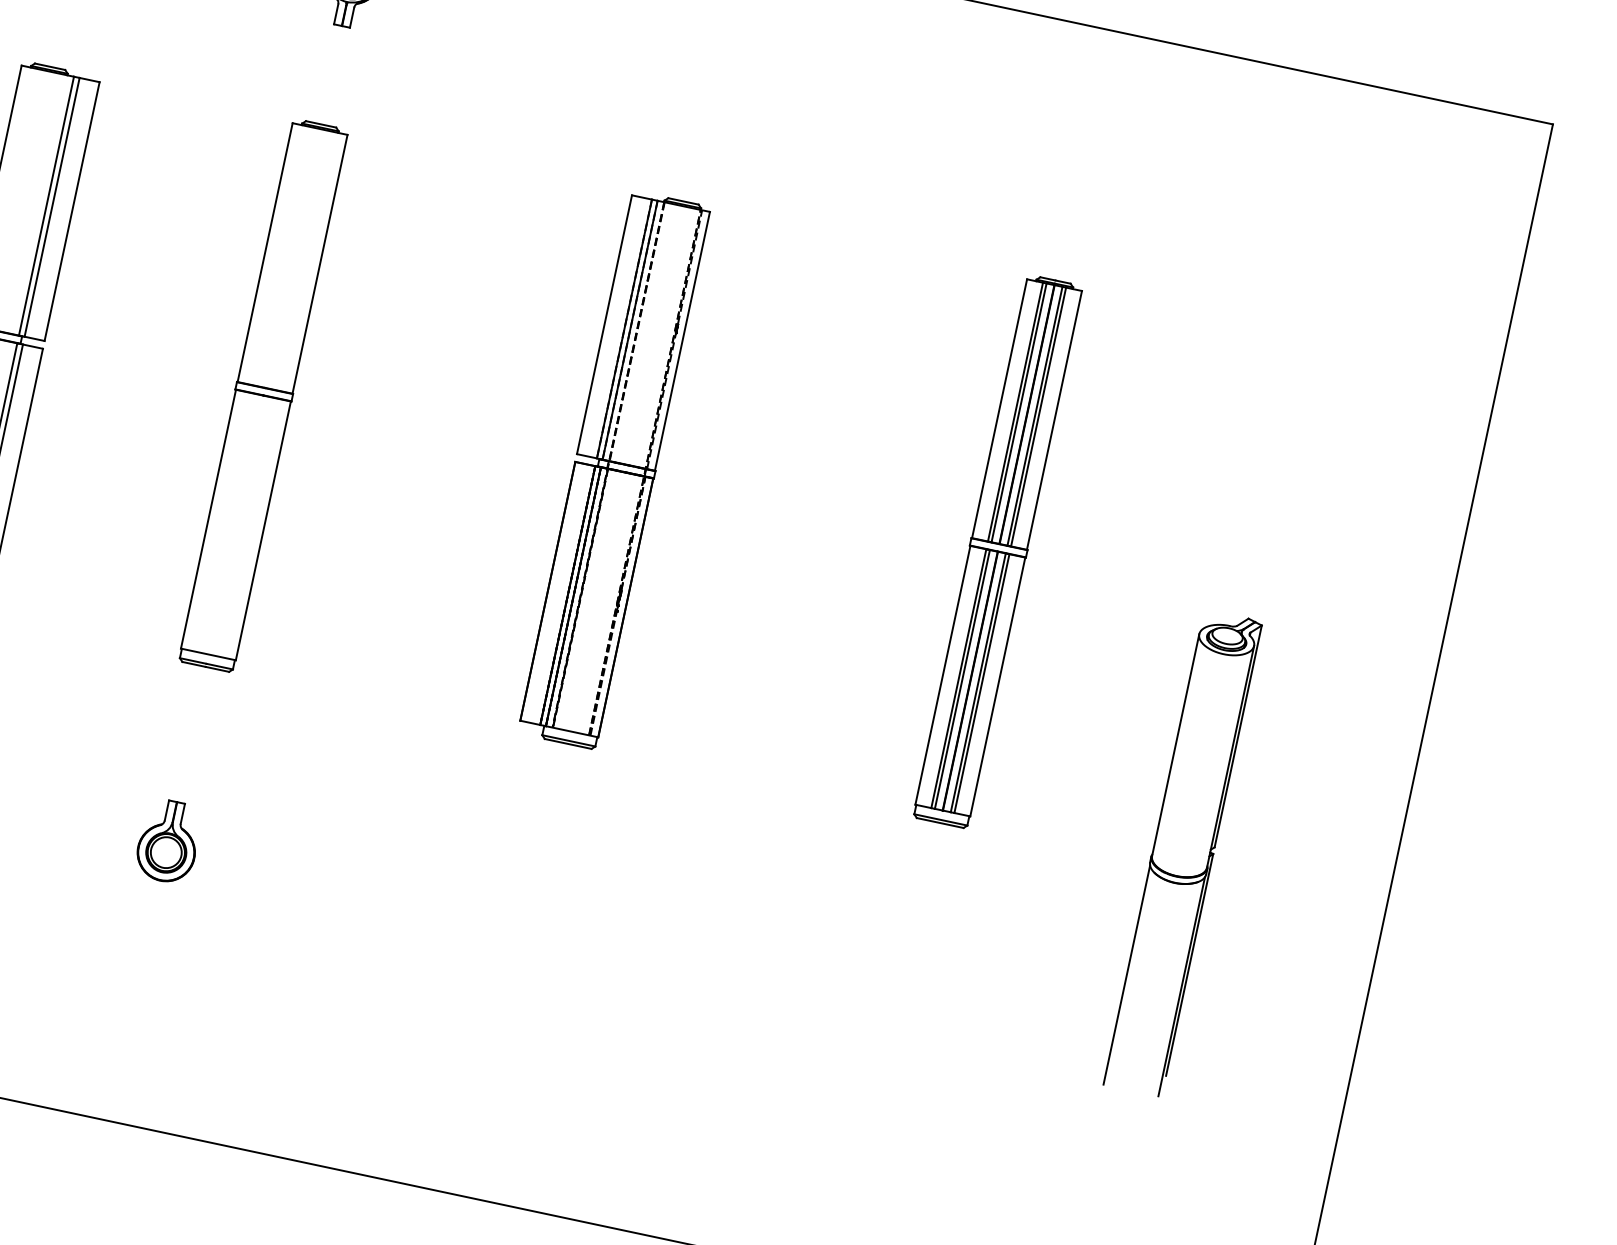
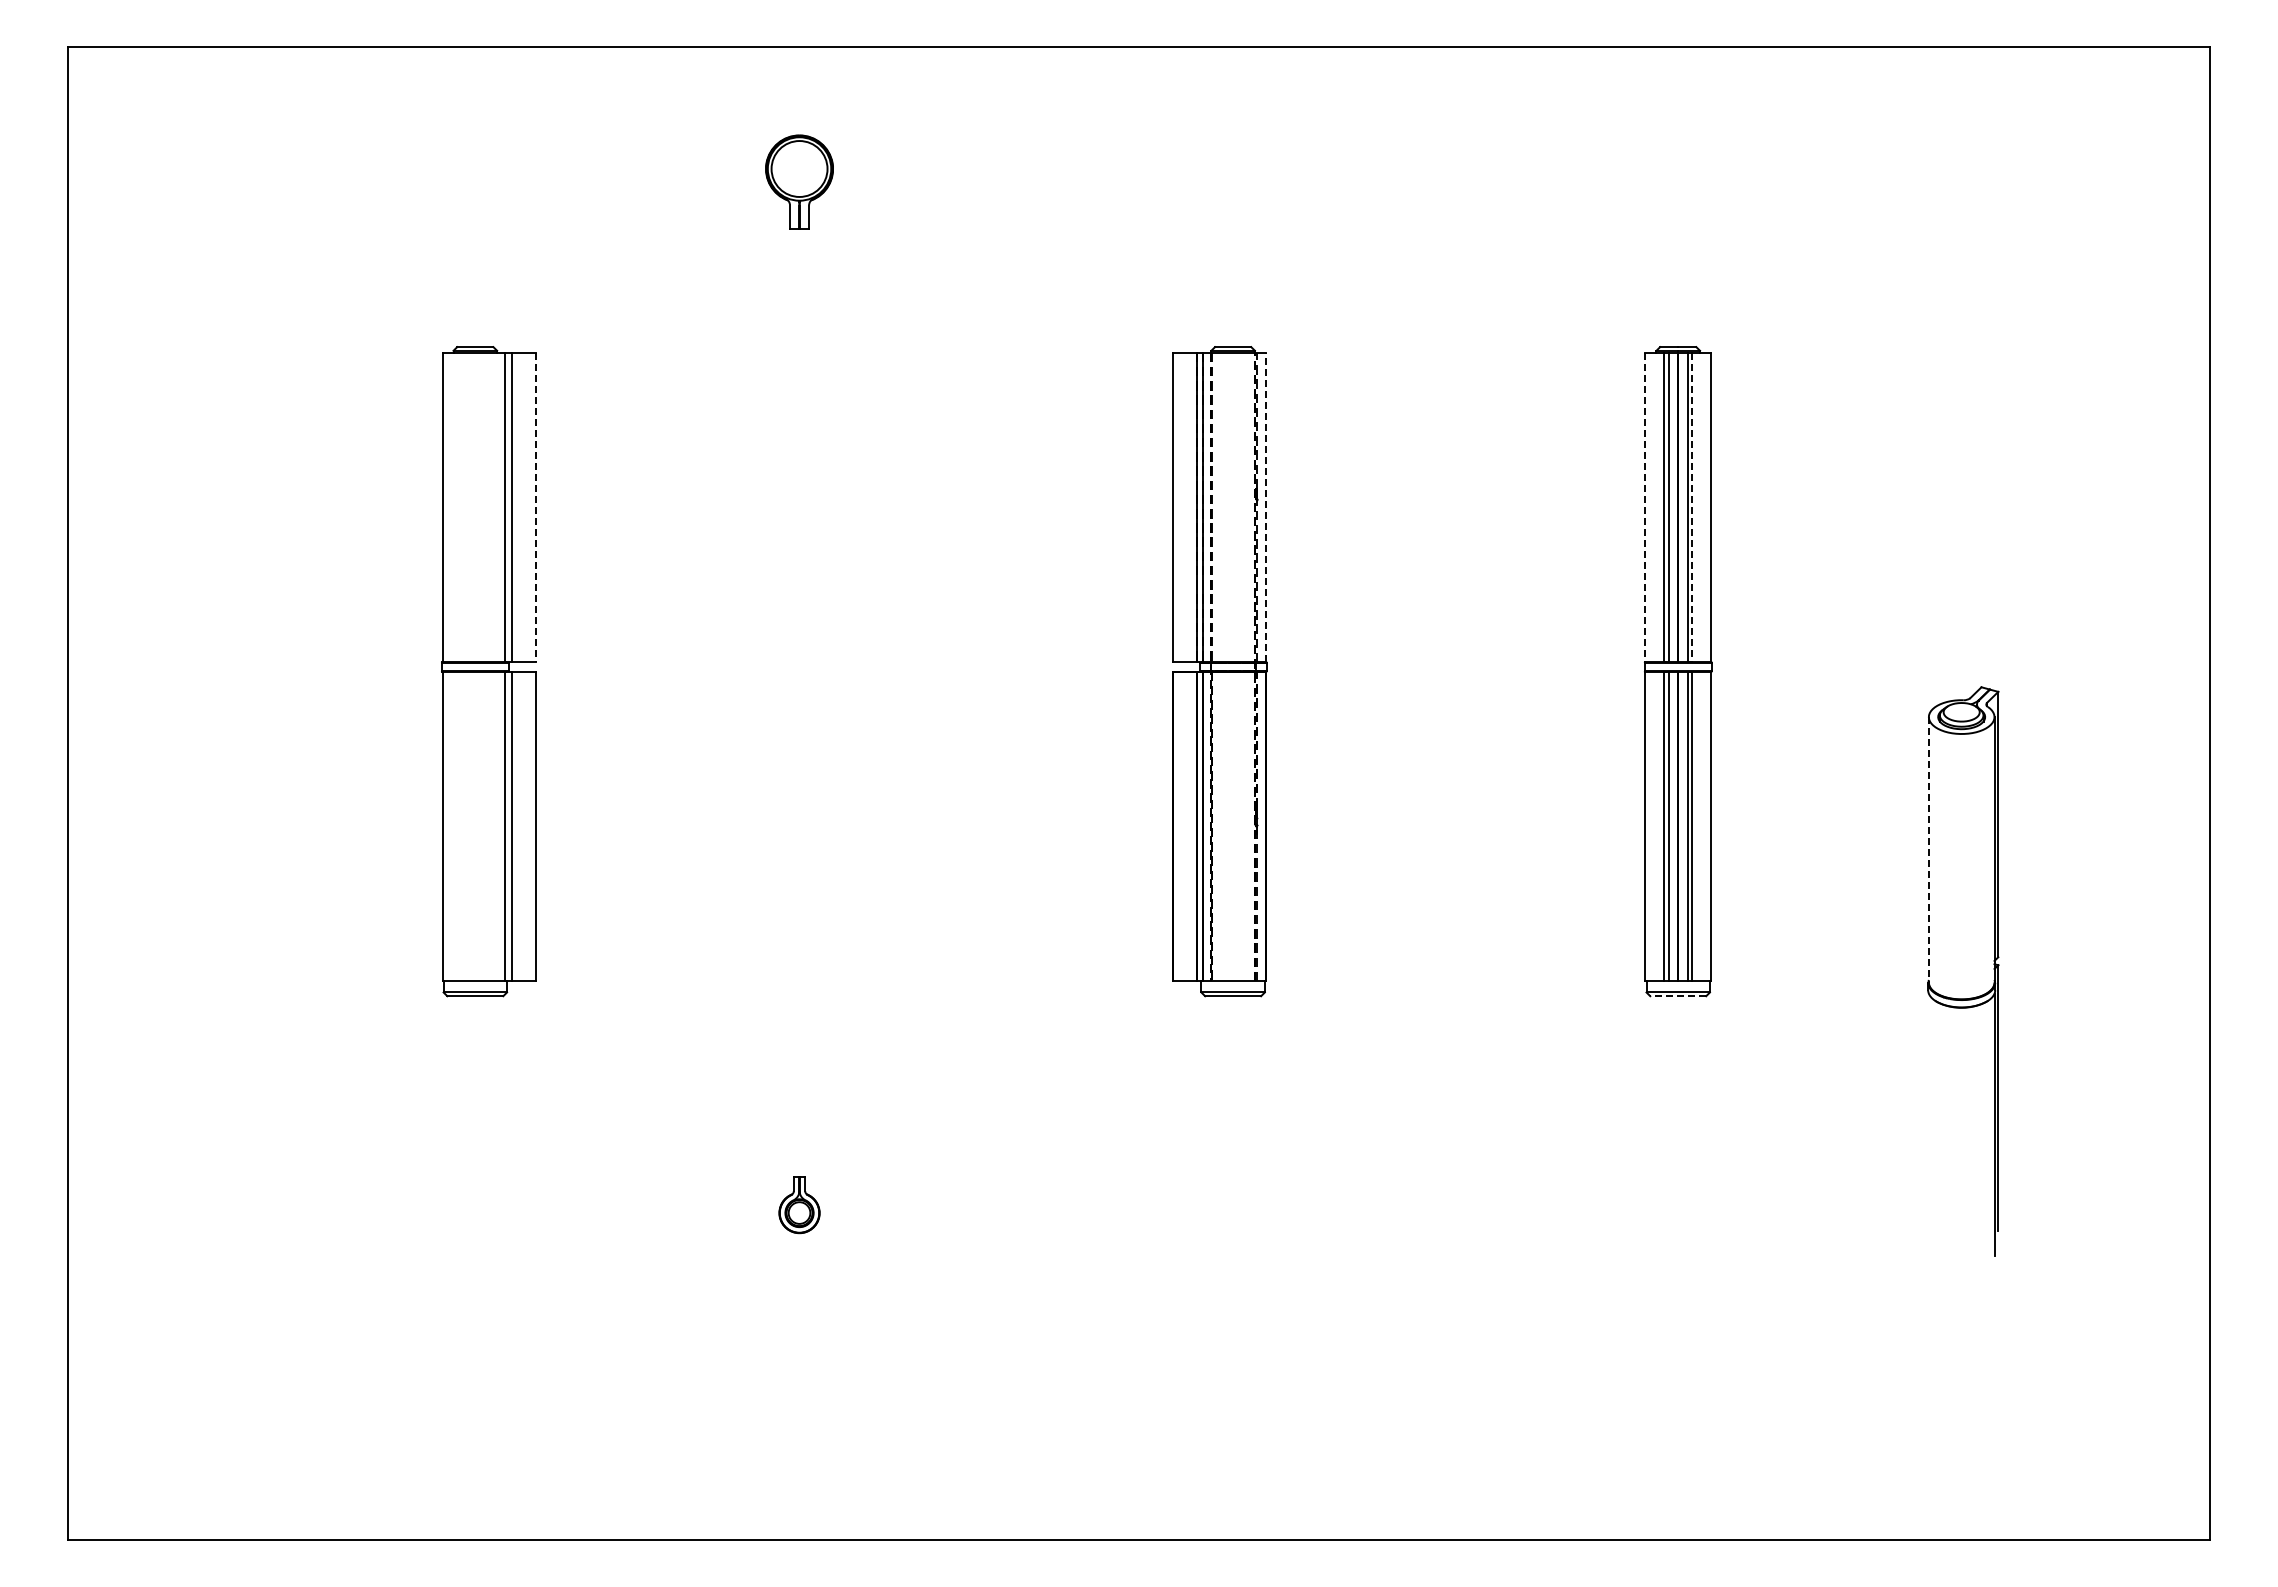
line: (71, 211) -> (535, 507), solid -> dashed
line: (682, 341) -> (1265, 507), solid -> dashed
part: (263, 395) -> (799, 671), removed
line: (999, 408) -> (1645, 507), solid -> dashed
line: (1038, 417) -> (1692, 507), solid -> dashed
line: (1175, 744) -> (1928, 849), solid -> dashed
line: (940, 823) -> (1678, 996), solid -> dashed
part: (168, 841) -> (799, 1204), size x0.6
line: (1126, 974) -> (1928, 1124), removed

